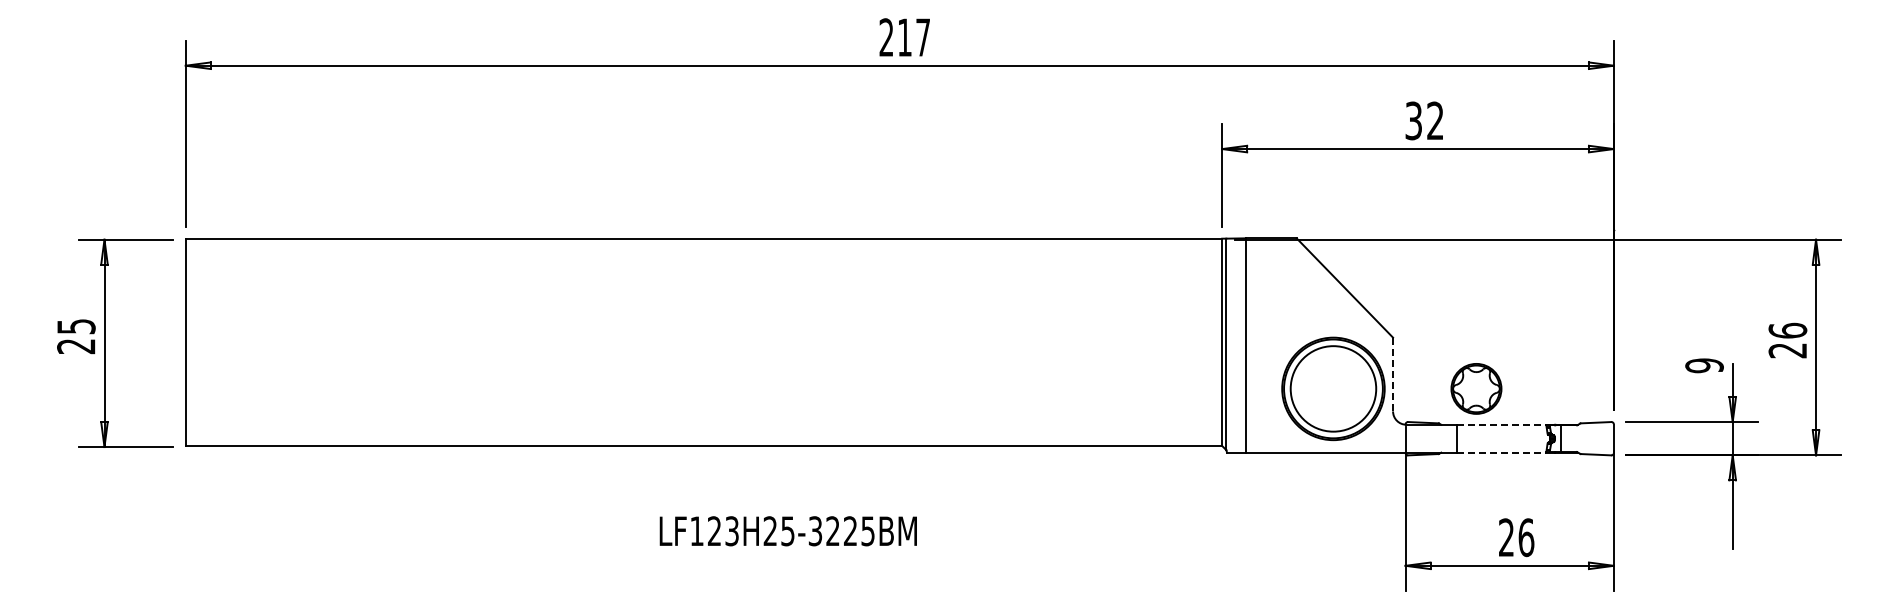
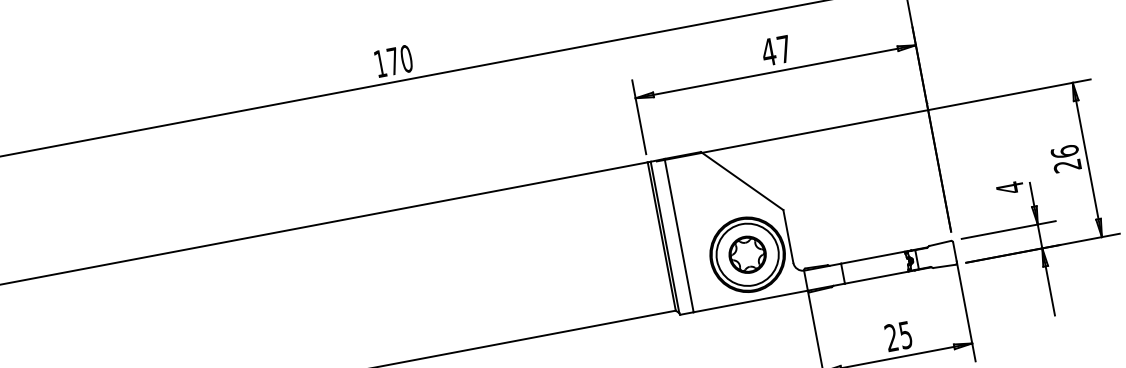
text: (904, 37) -> (393, 61), 217 -> 170
text: (1423, 120) -> (775, 50), 32 -> 47
text: (1704, 365) -> (1009, 187), 9 -> 4
line: (1393, 374) -> (788, 236), dashed -> solid
part: (1476, 388) -> (747, 254), moved
line: (1502, 424) -> (873, 257), dashed -> solid
line: (1502, 452) -> (877, 277), dashed -> solid
text: (1526, 537) -> (905, 335), 26 -> 25

